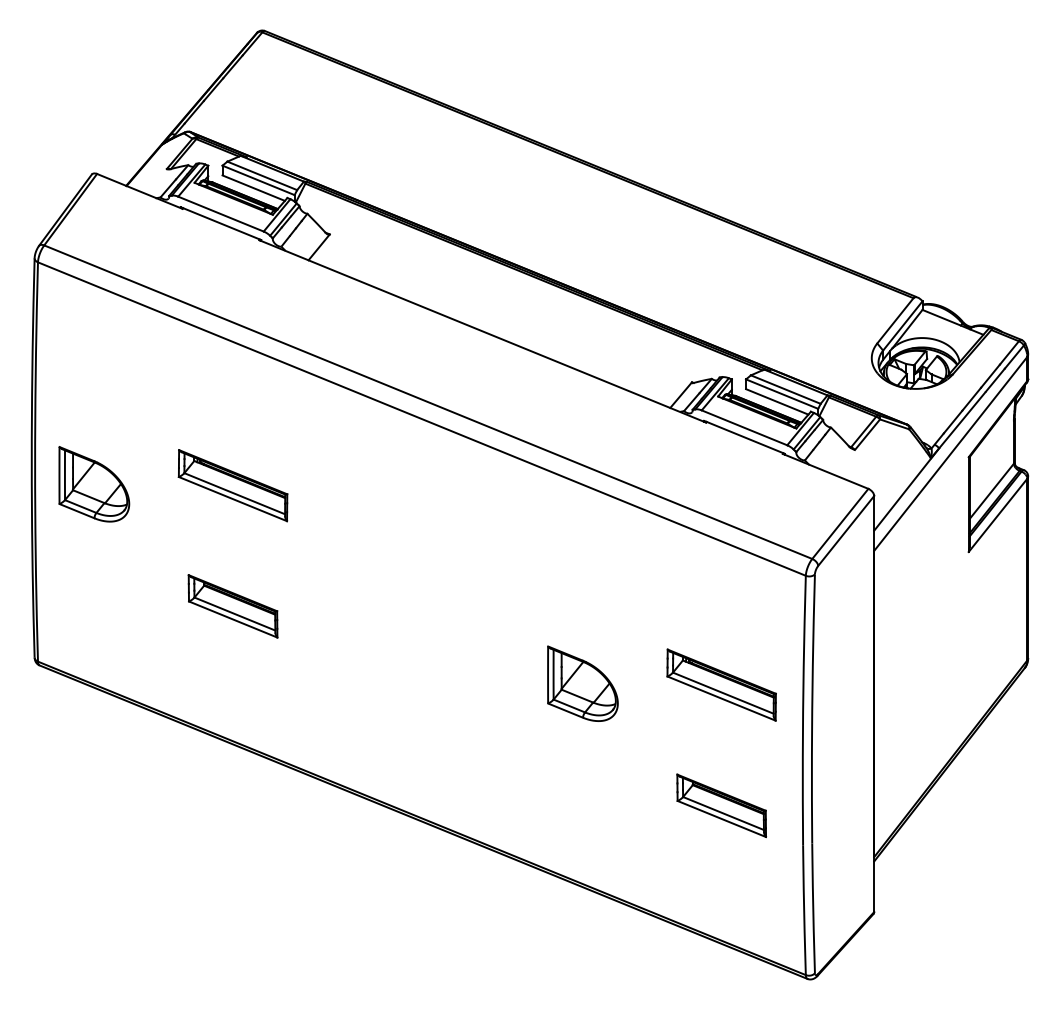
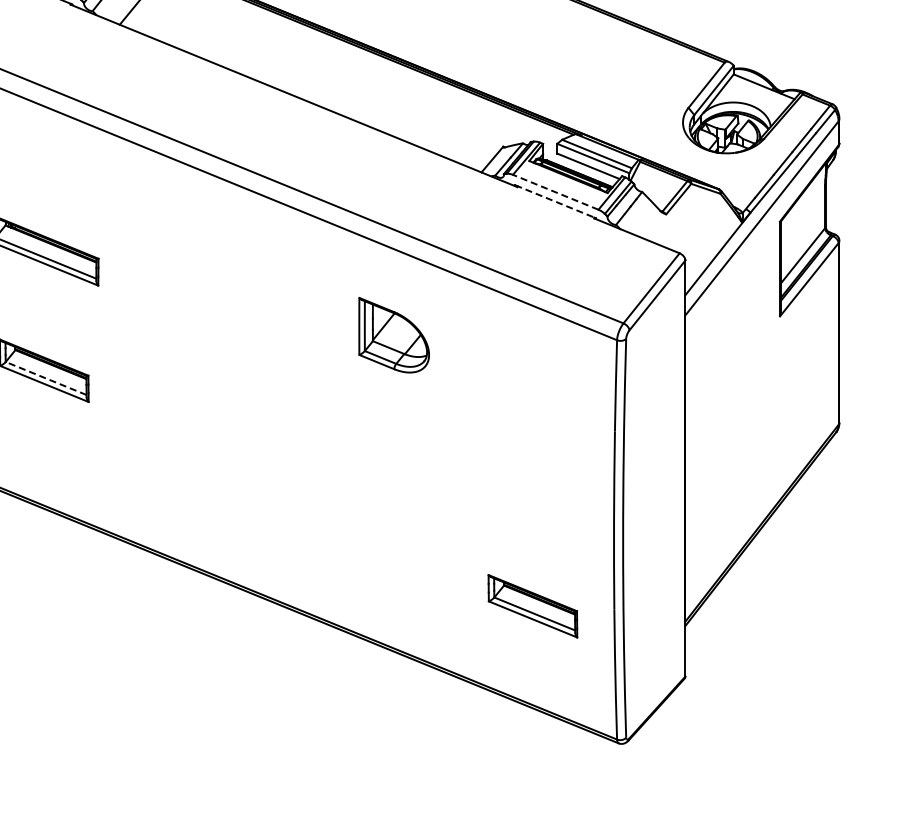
line: (744, 427) -> (555, 191), solid -> dashed
line: (744, 437) -> (555, 201), solid -> dashed
line: (234, 614) -> (45, 378), solid -> dashed
part: (582, 683) -> (393, 334), moved
part: (721, 684) -> (532, 448), removed
part: (721, 805) -> (532, 605), moved

